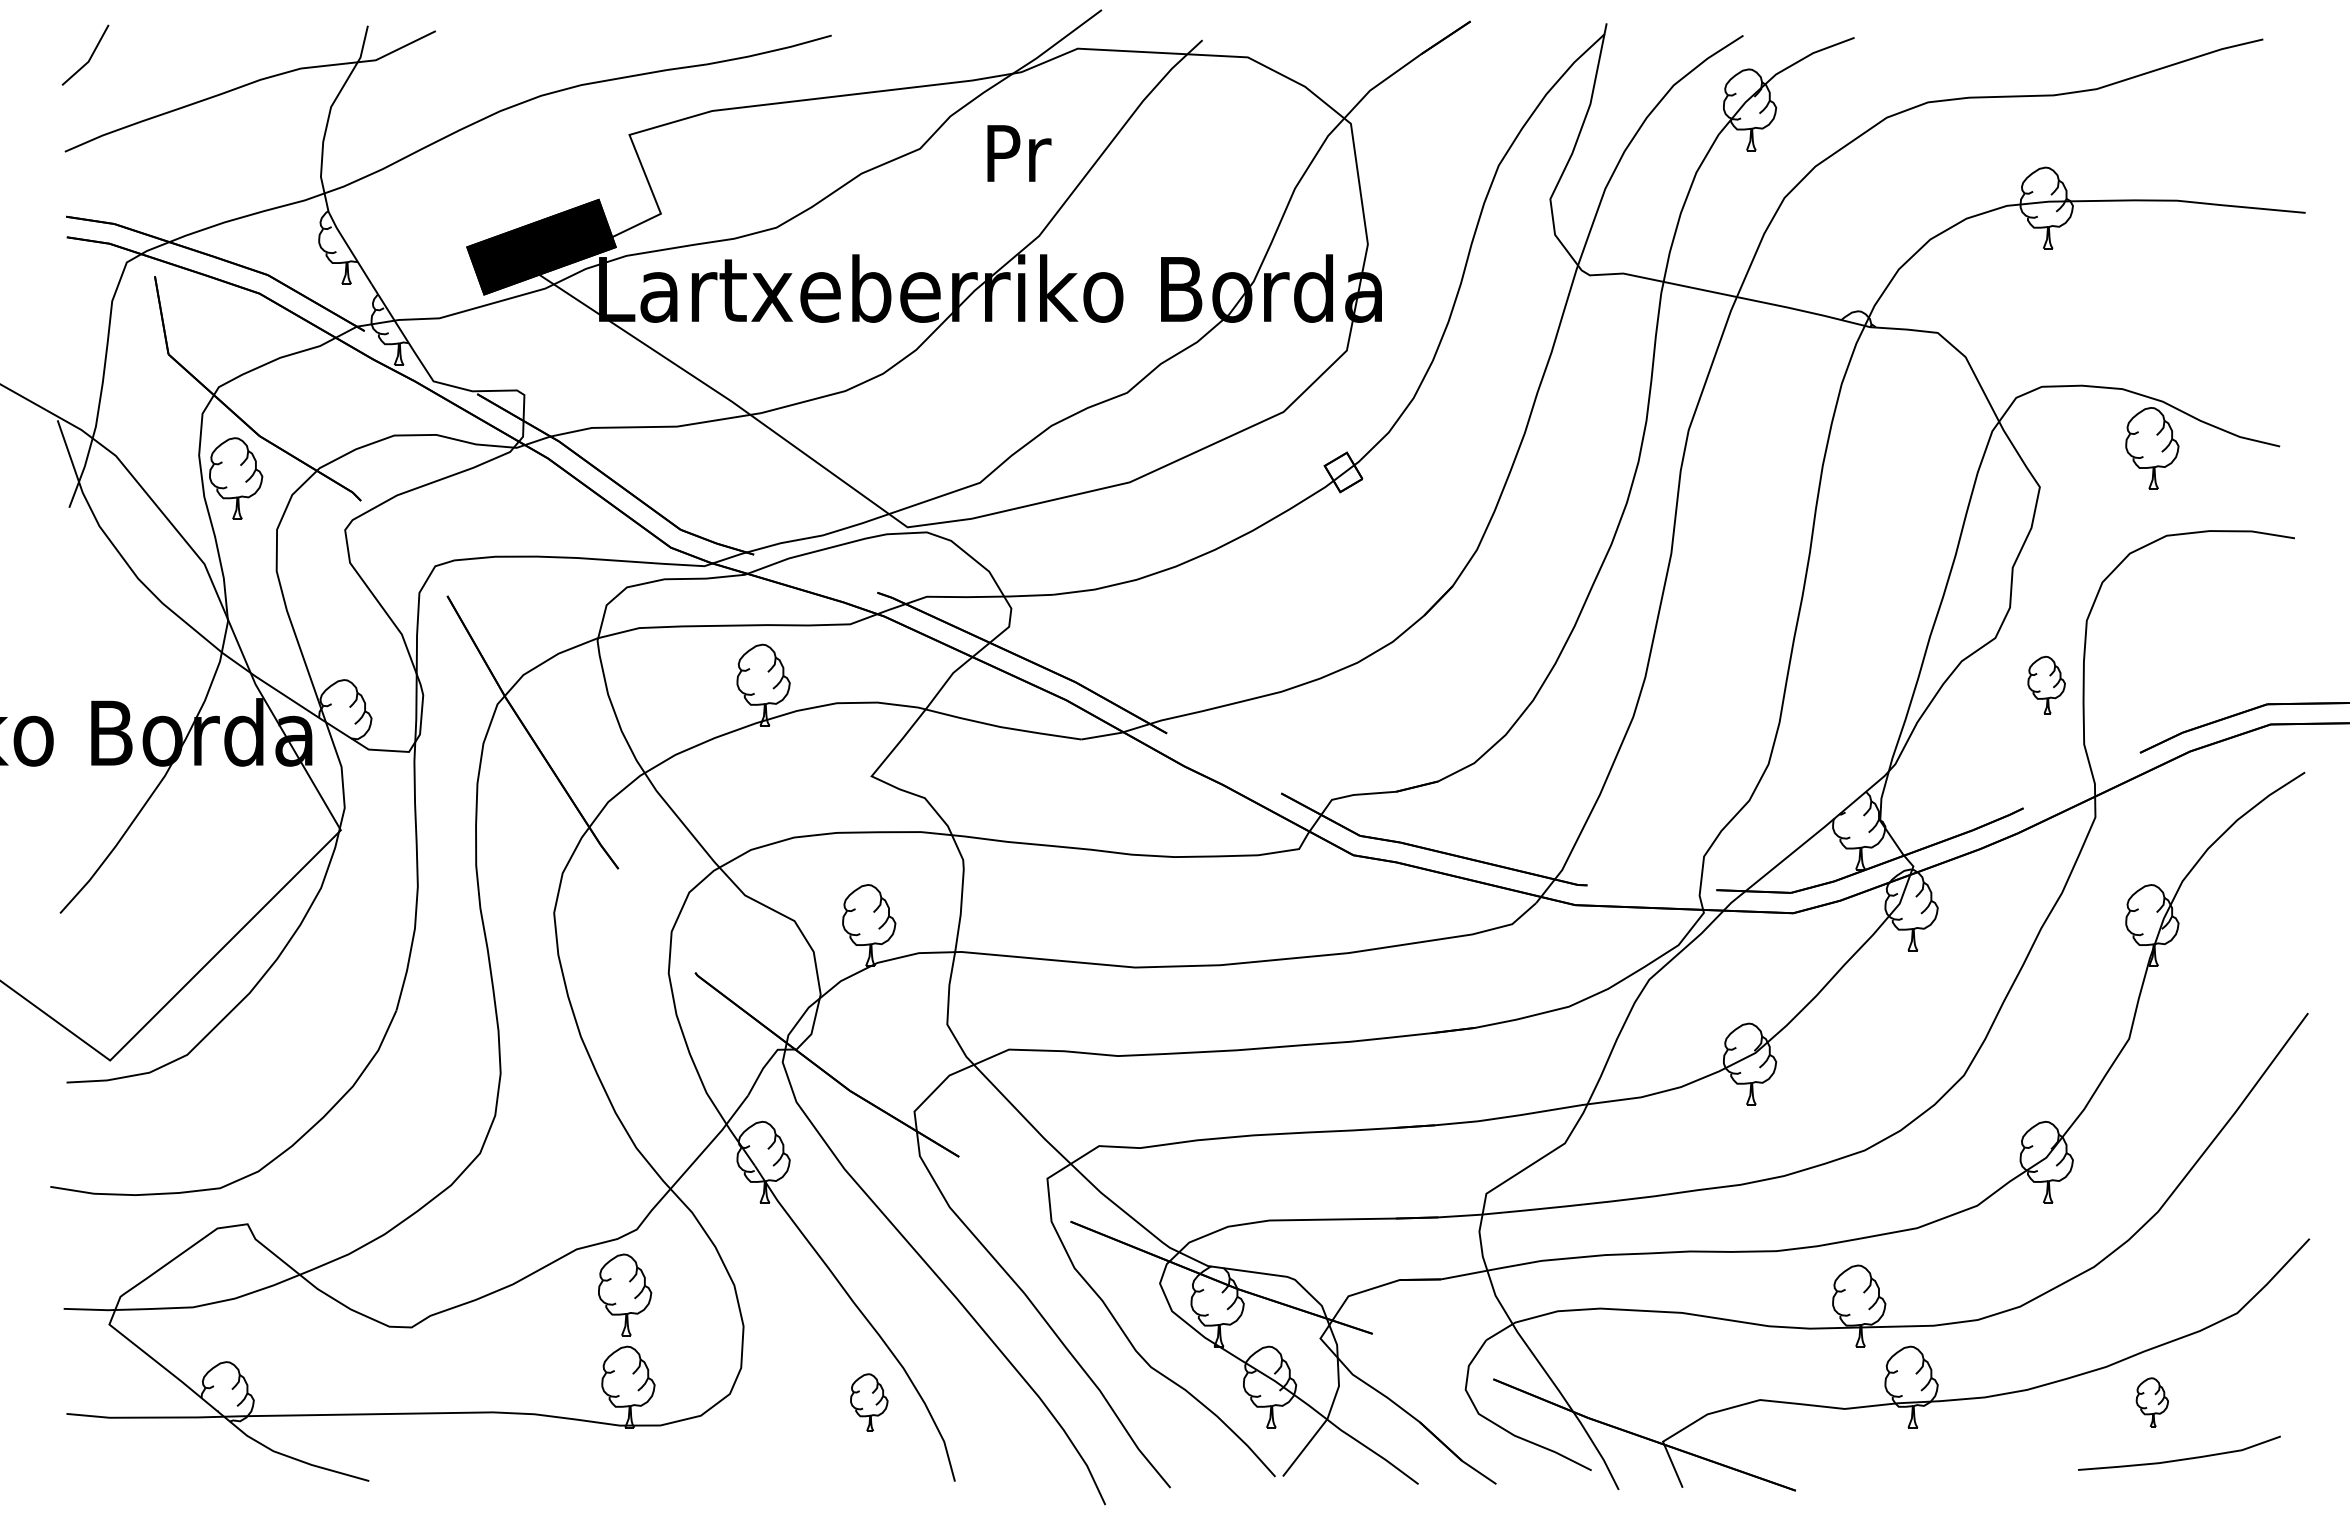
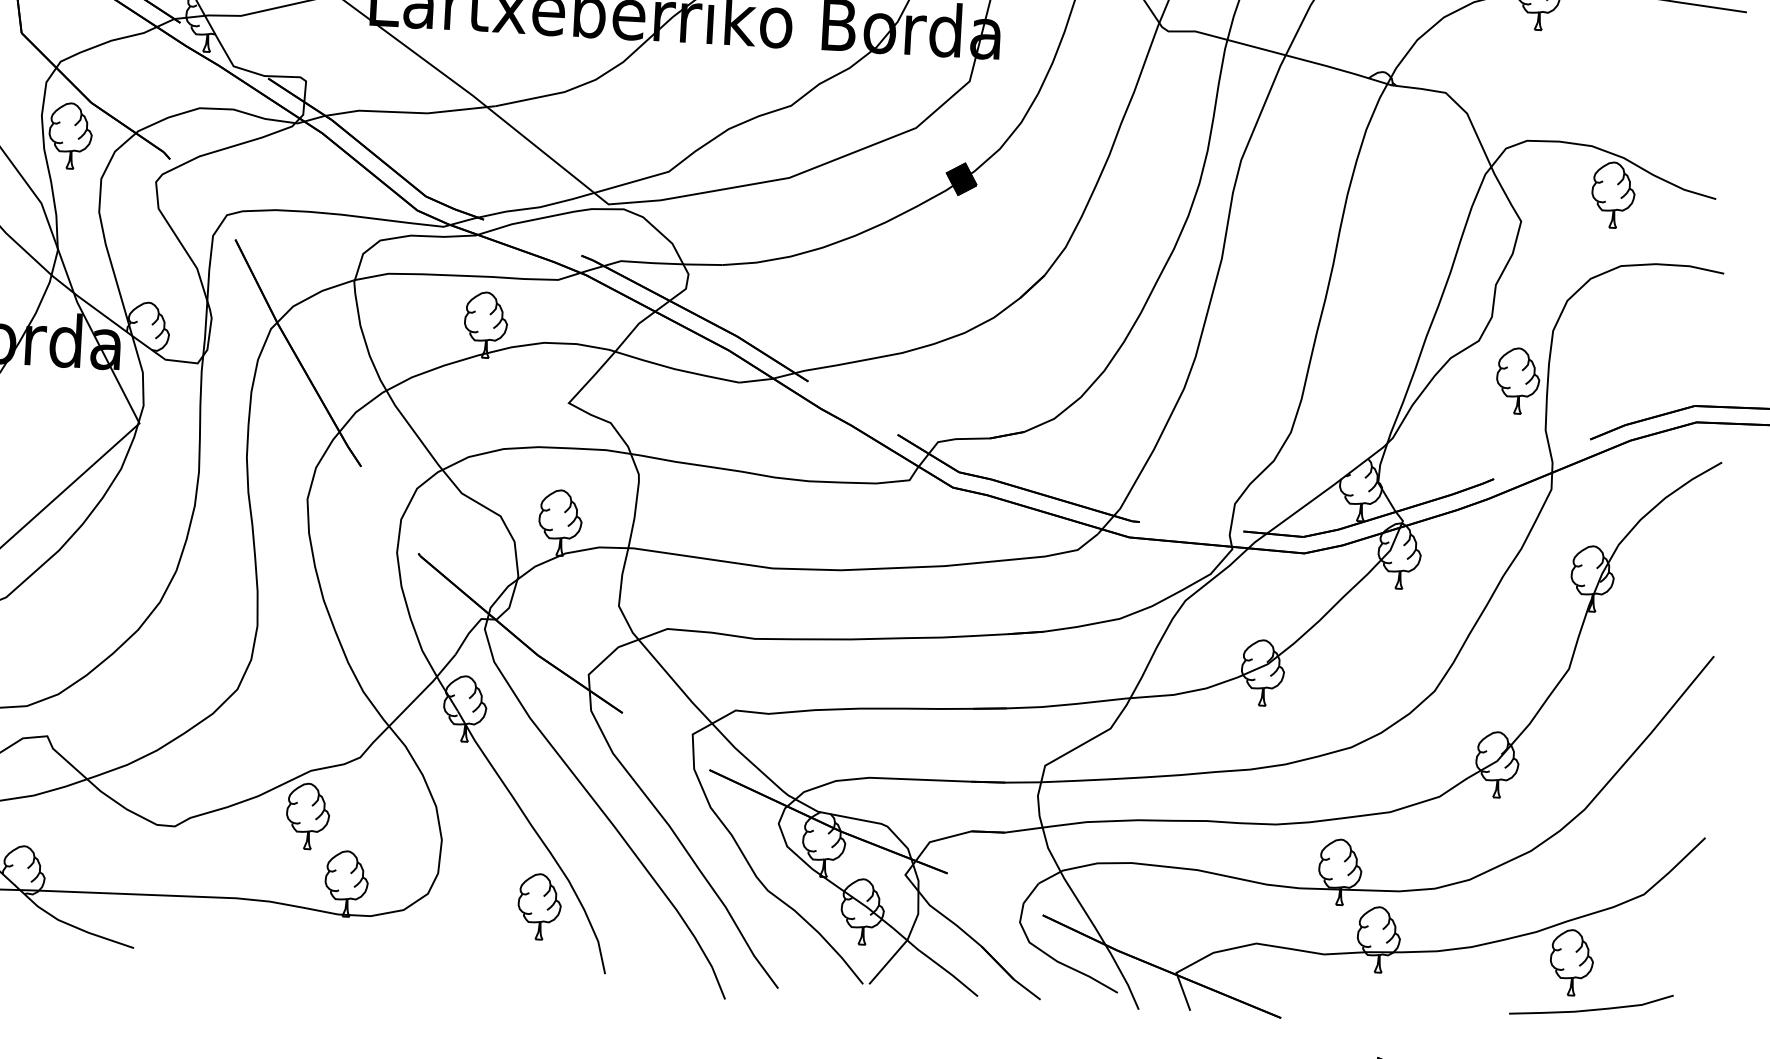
fill: (1343, 472) -> (961, 179), added
part: (2046, 684) -> (1517, 380), size x1.43
part: (625, 1294) -> (308, 815), moved
part: (869, 1402) -> (539, 906), size x1.43
part: (2152, 1402) -> (1571, 962), size x1.67

